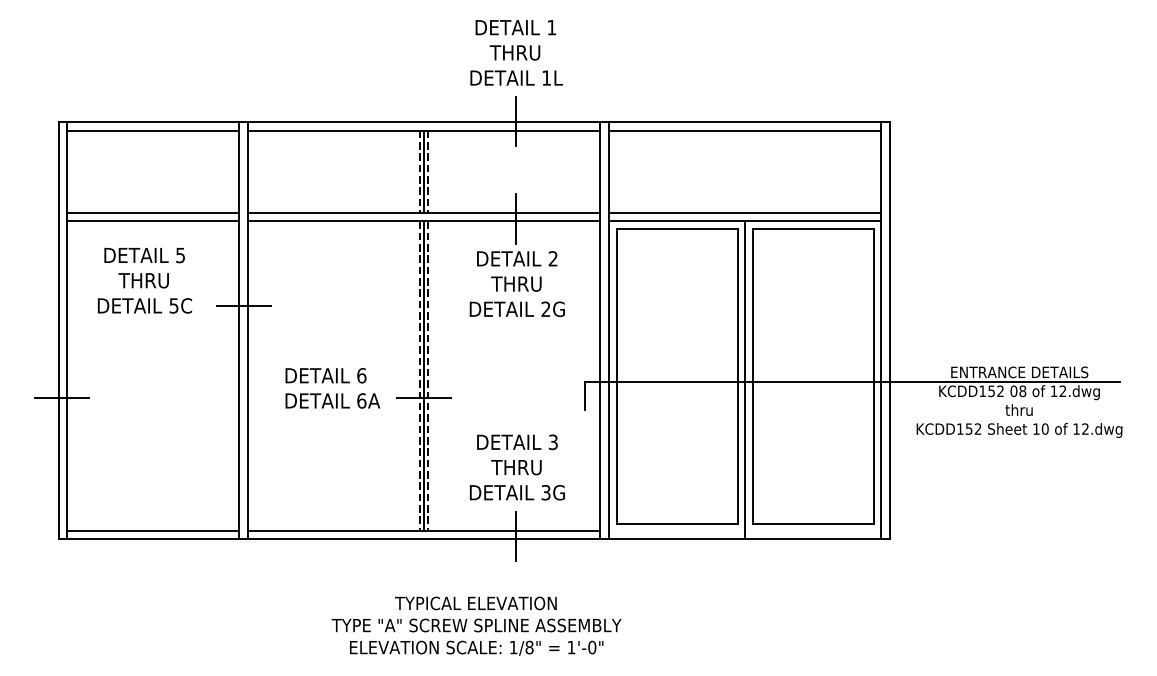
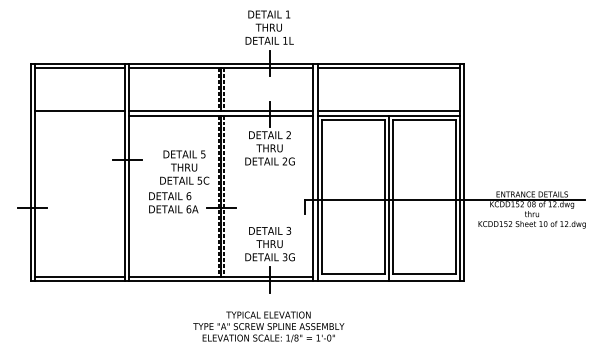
line: (152, 221) -> (79, 115), removed
text: (144, 280) -> (184, 167), moved
text: (475, 625) -> (268, 326), moved

